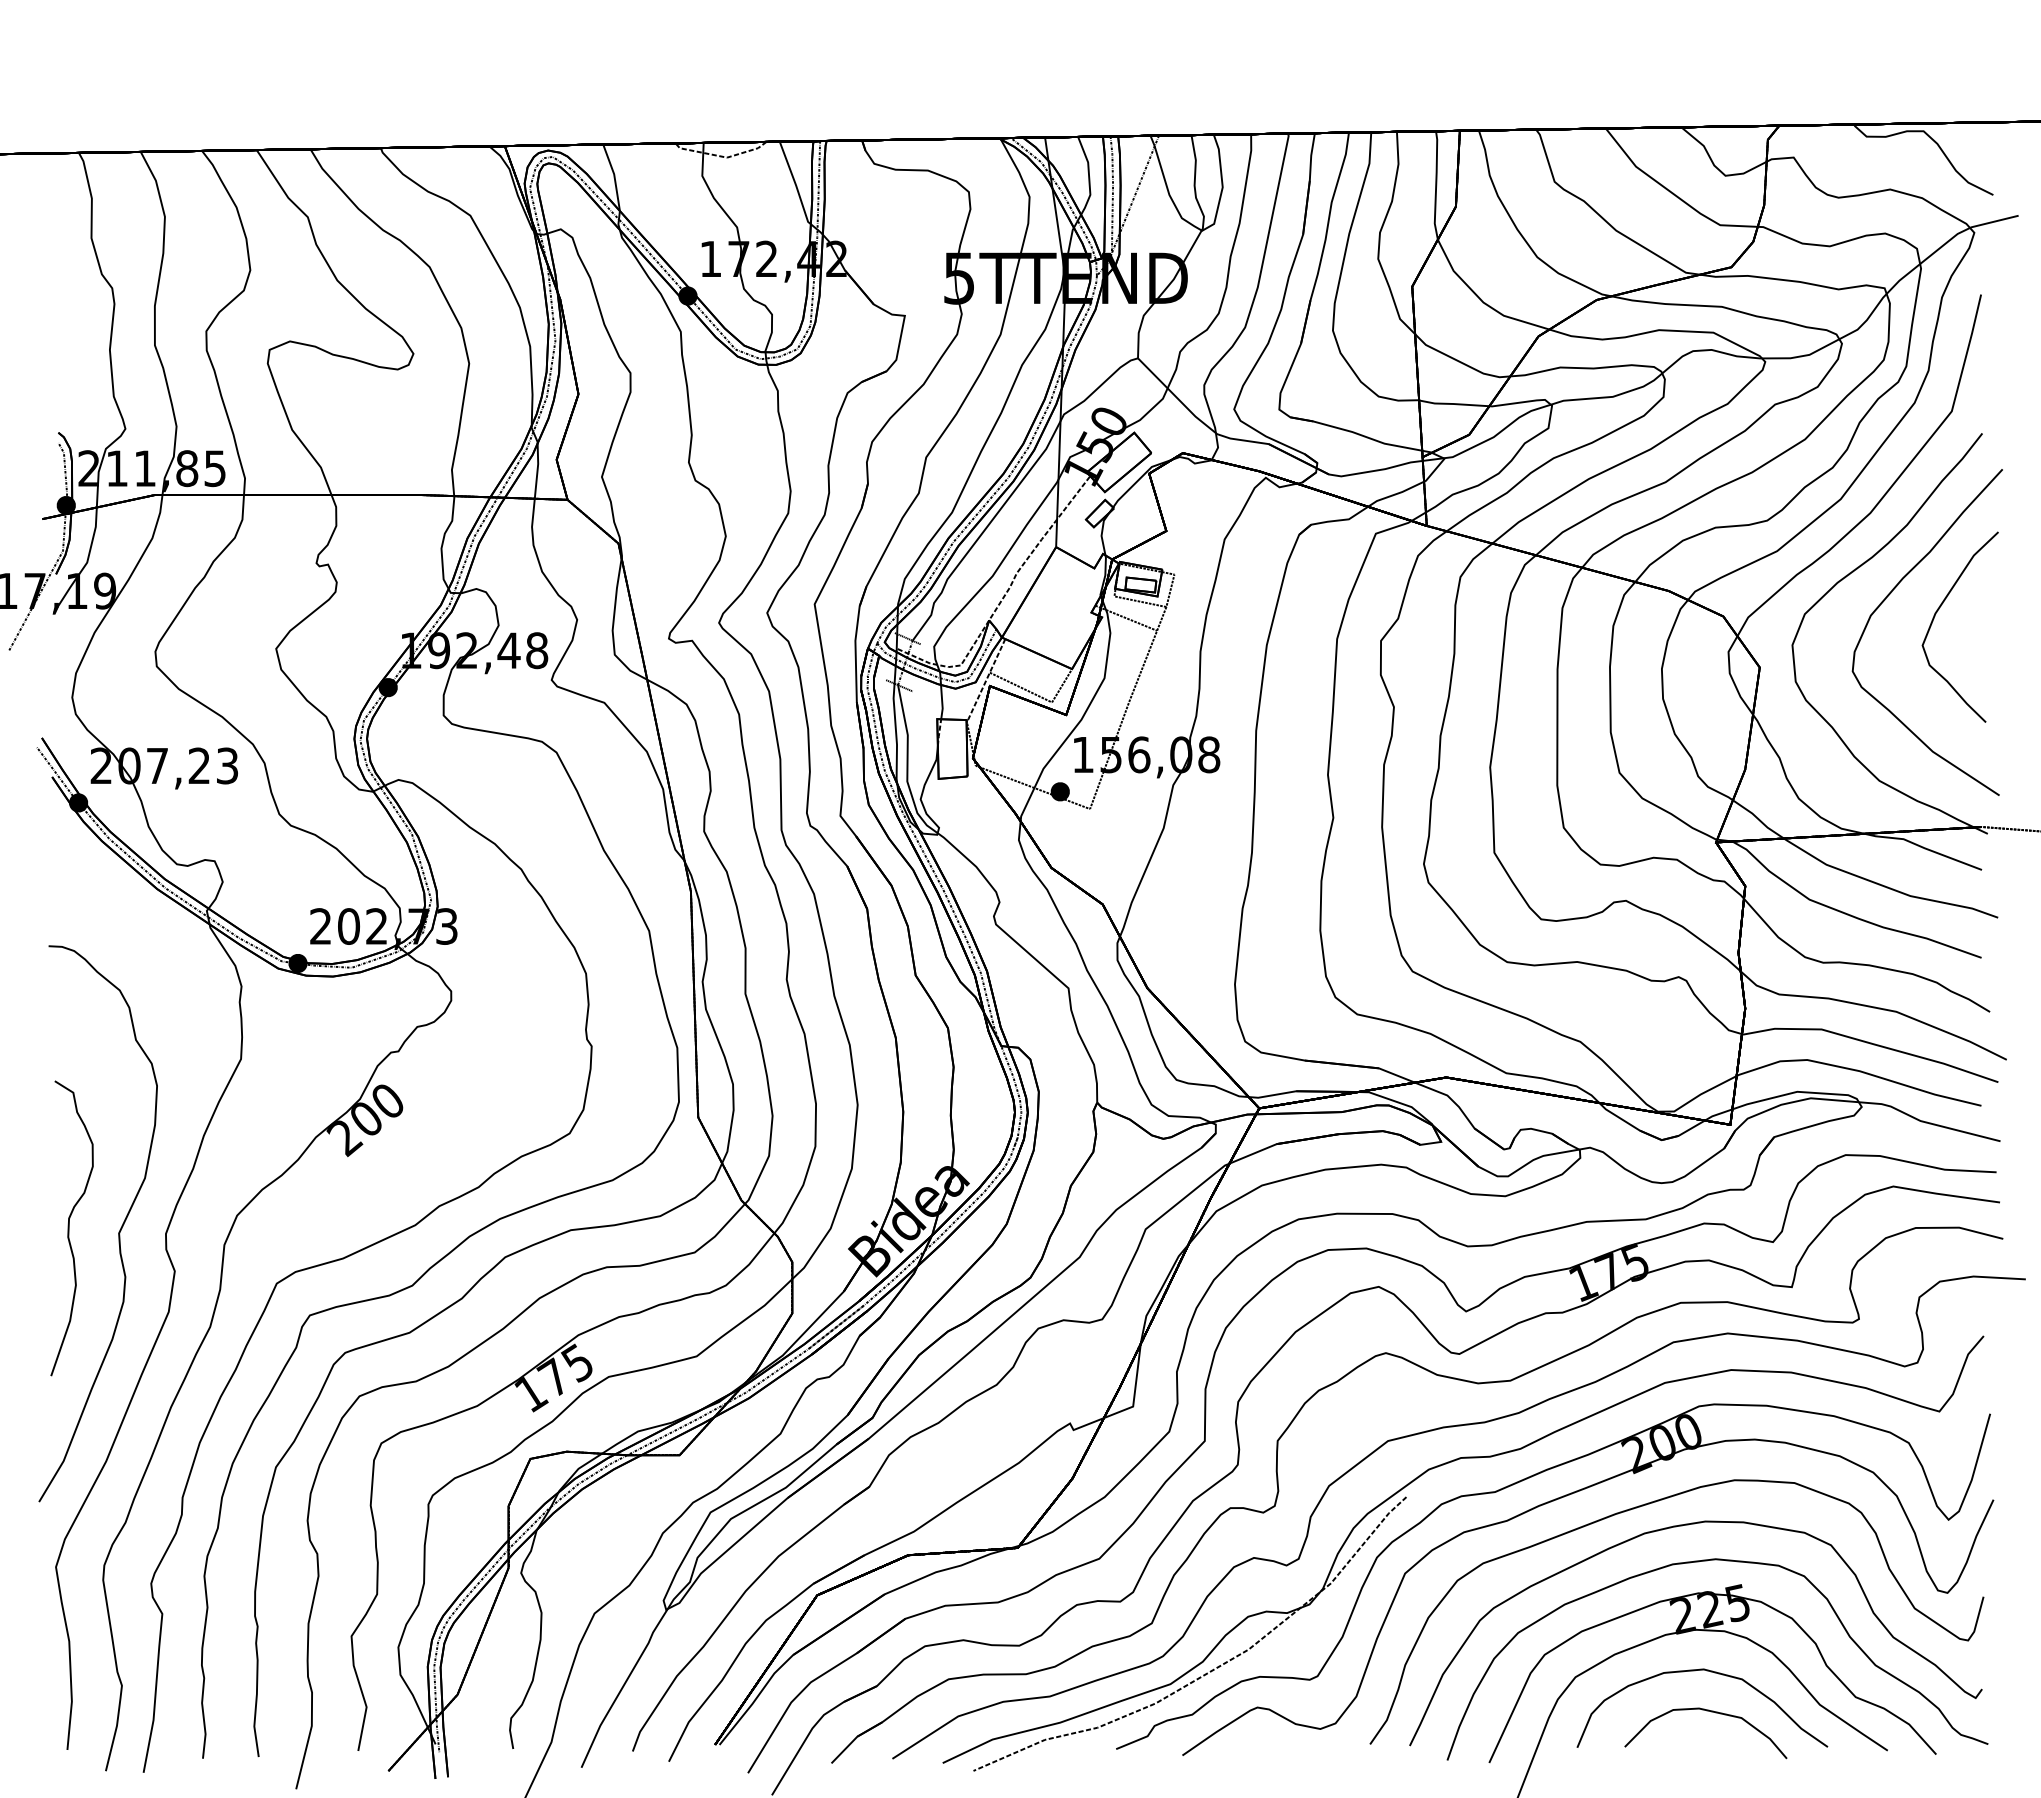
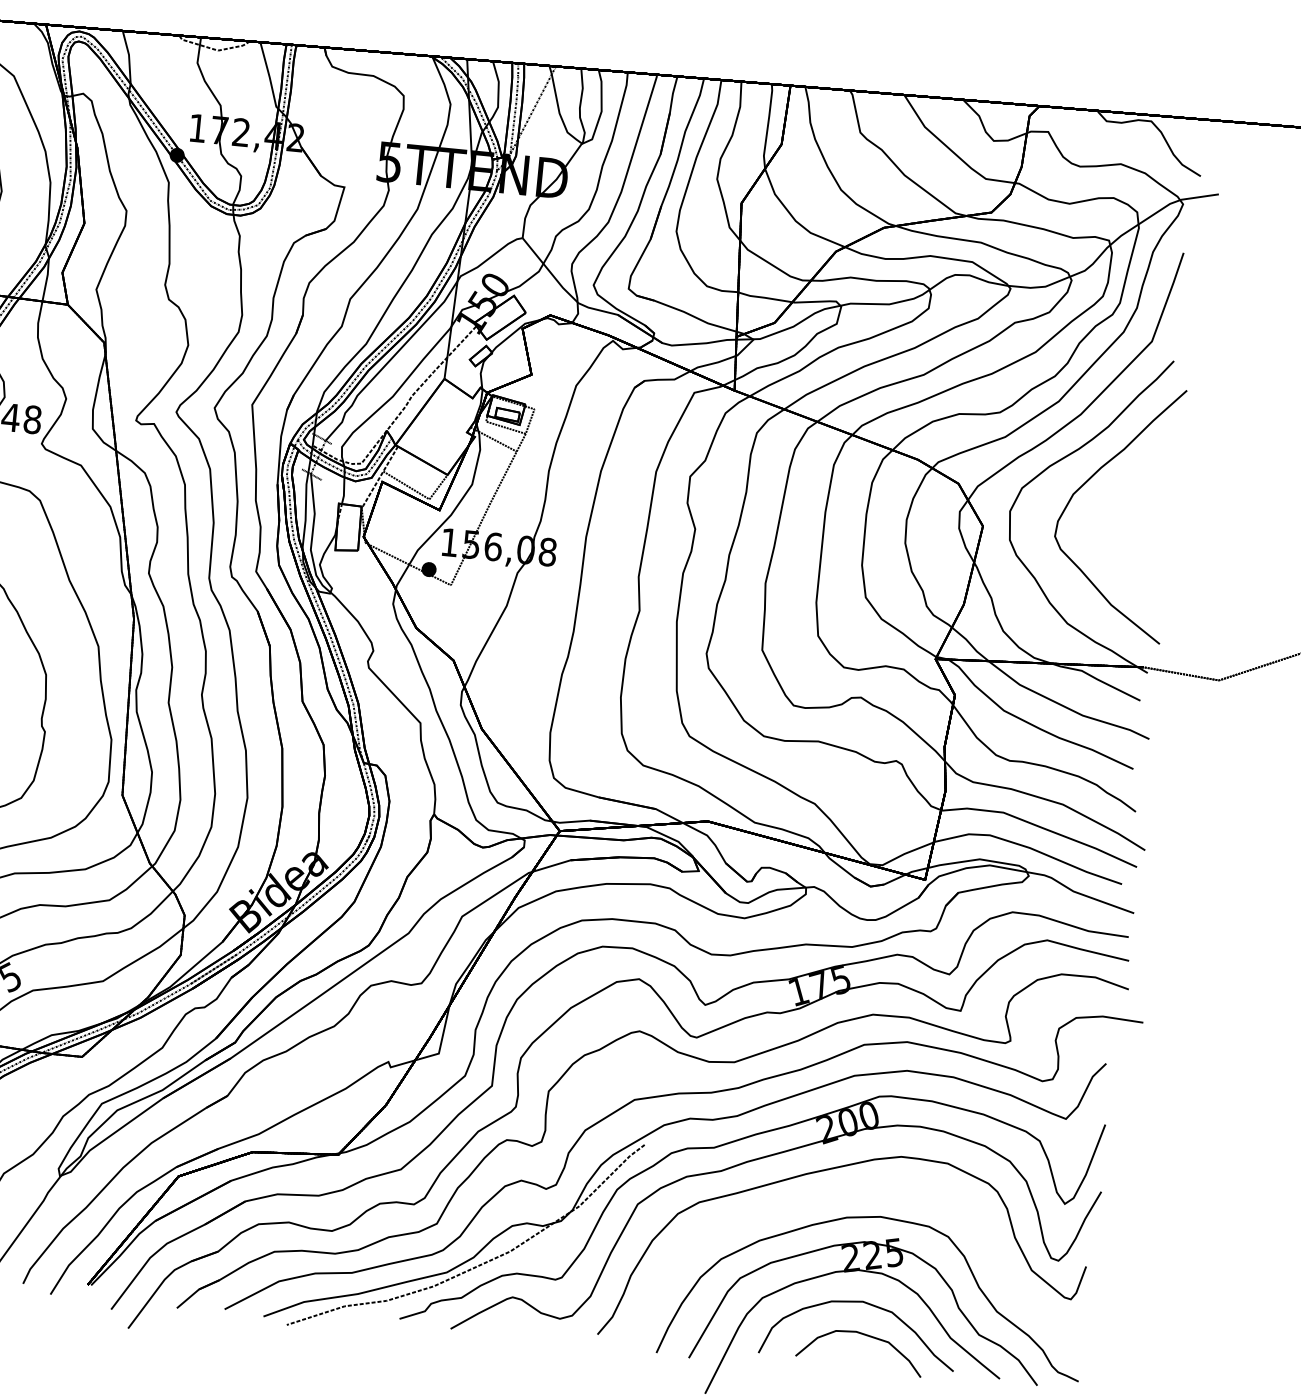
curve: (1935, 616) -> (1123, 499), removed
curve: (1676, 1527) -> (852, 1189), removed

